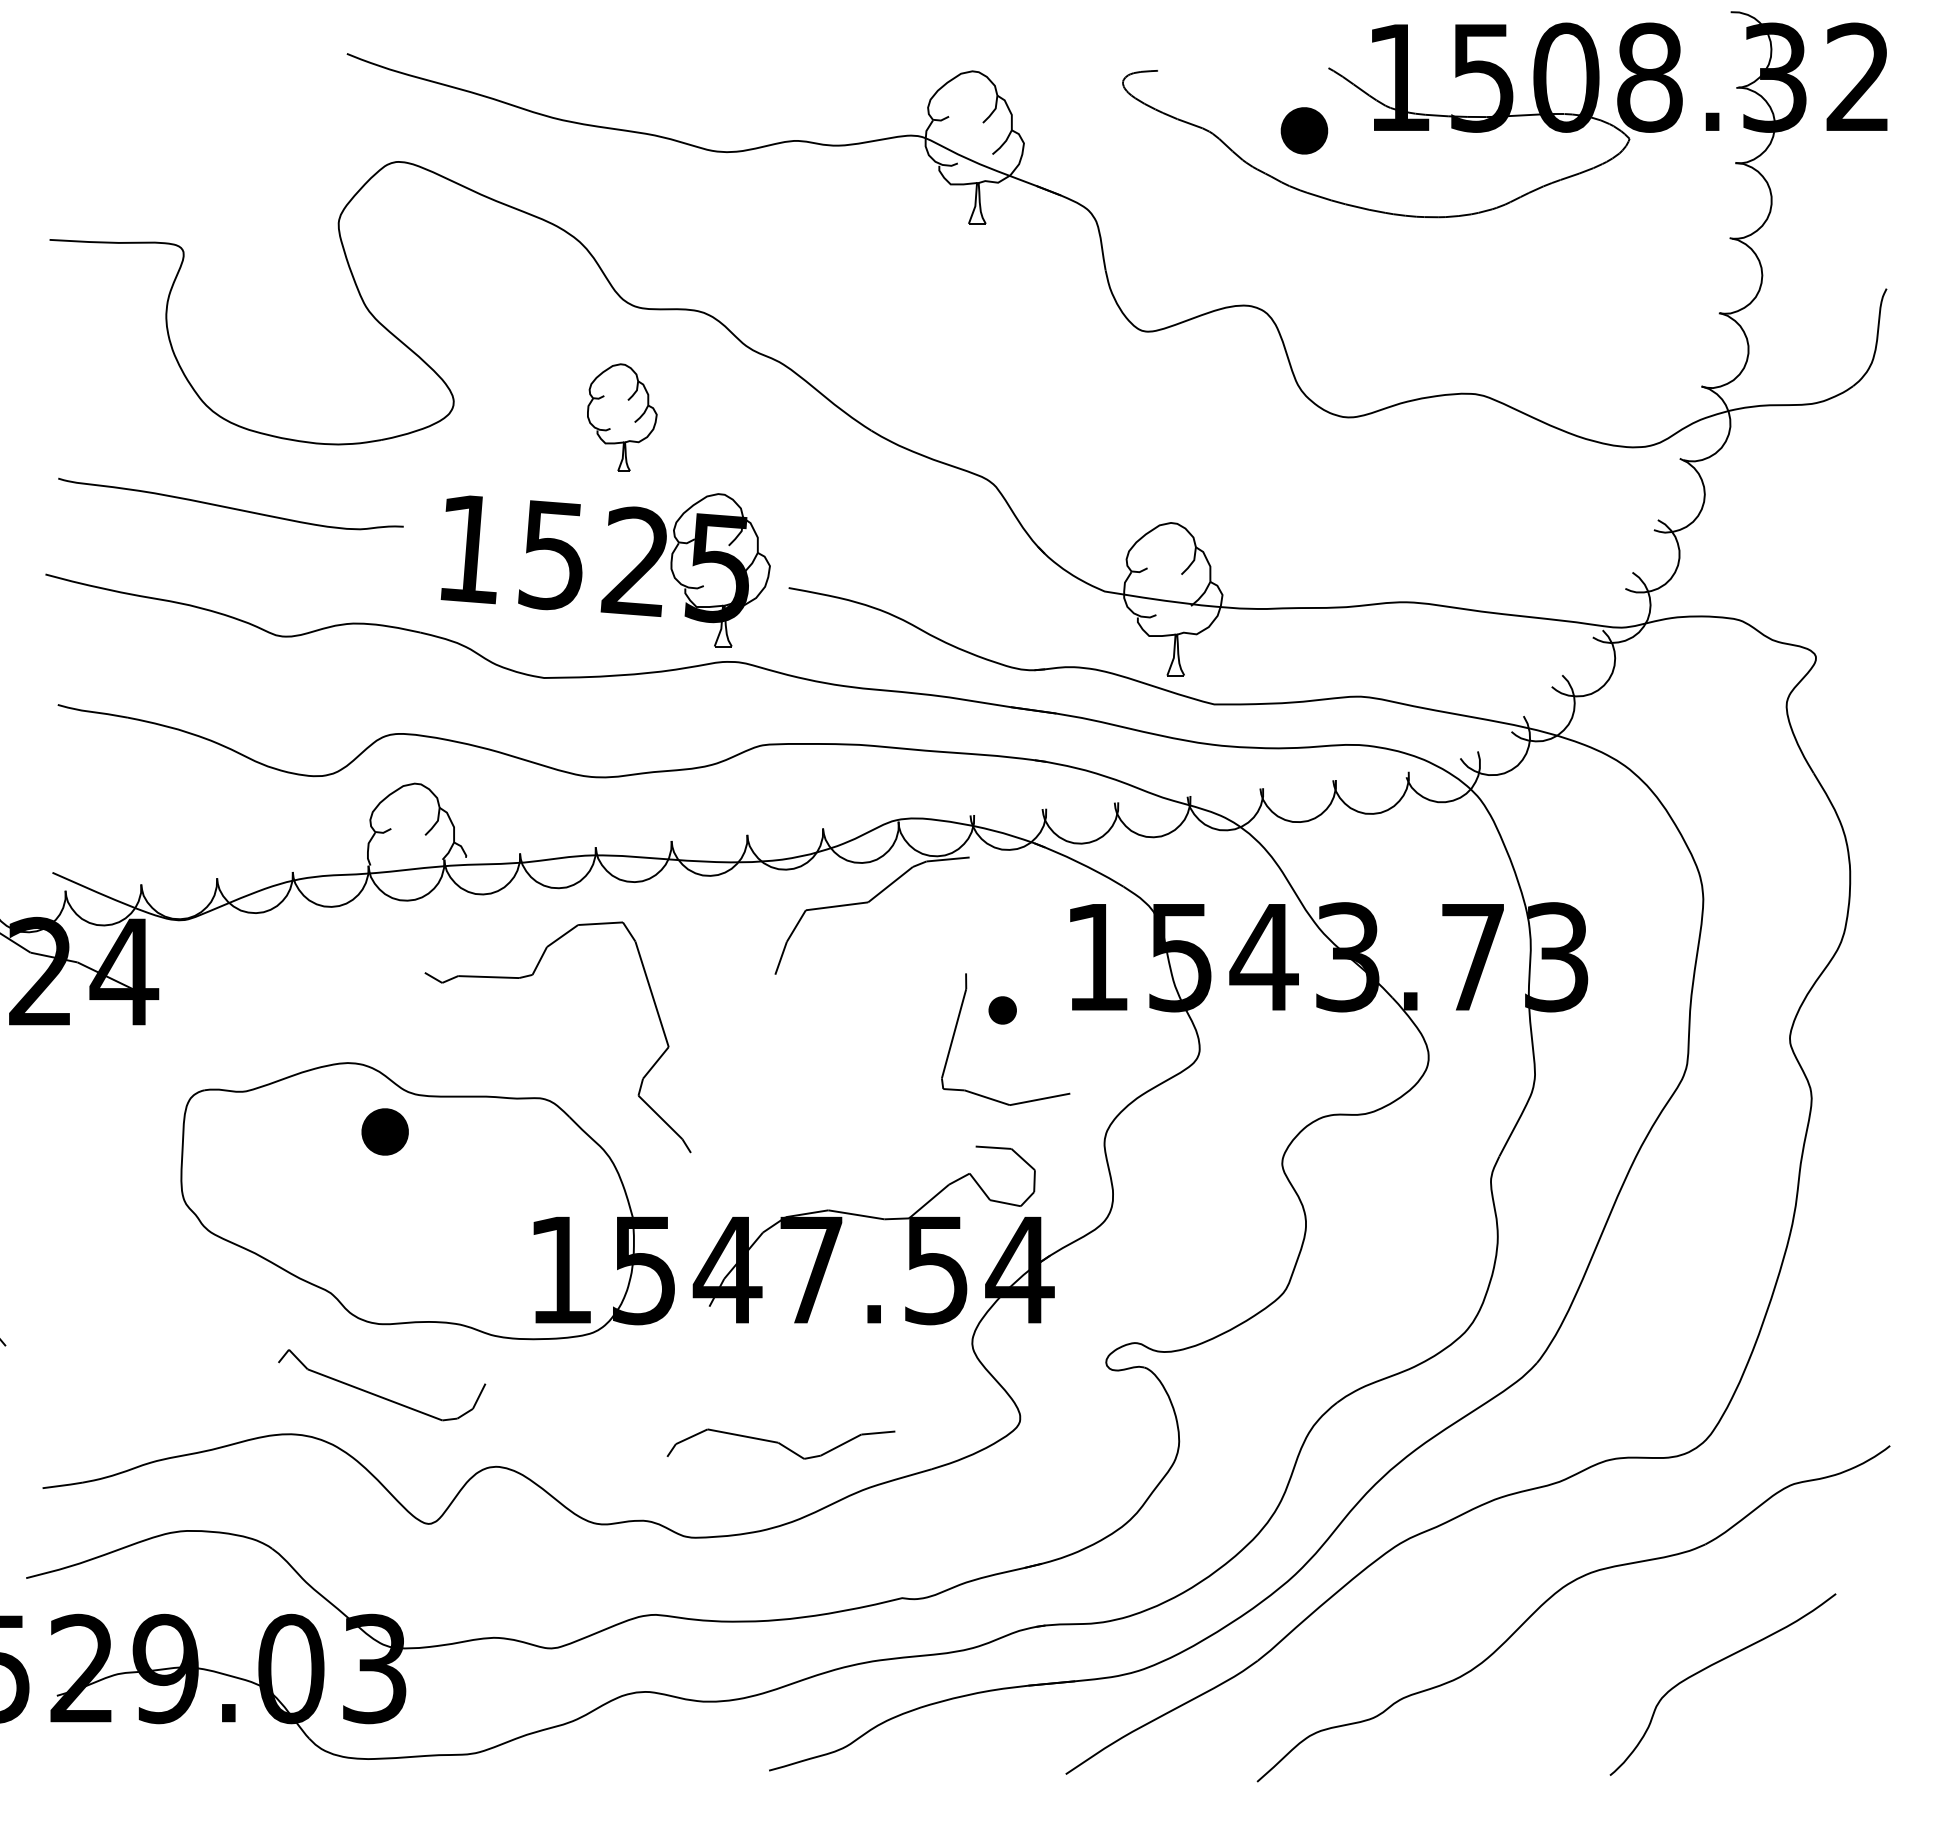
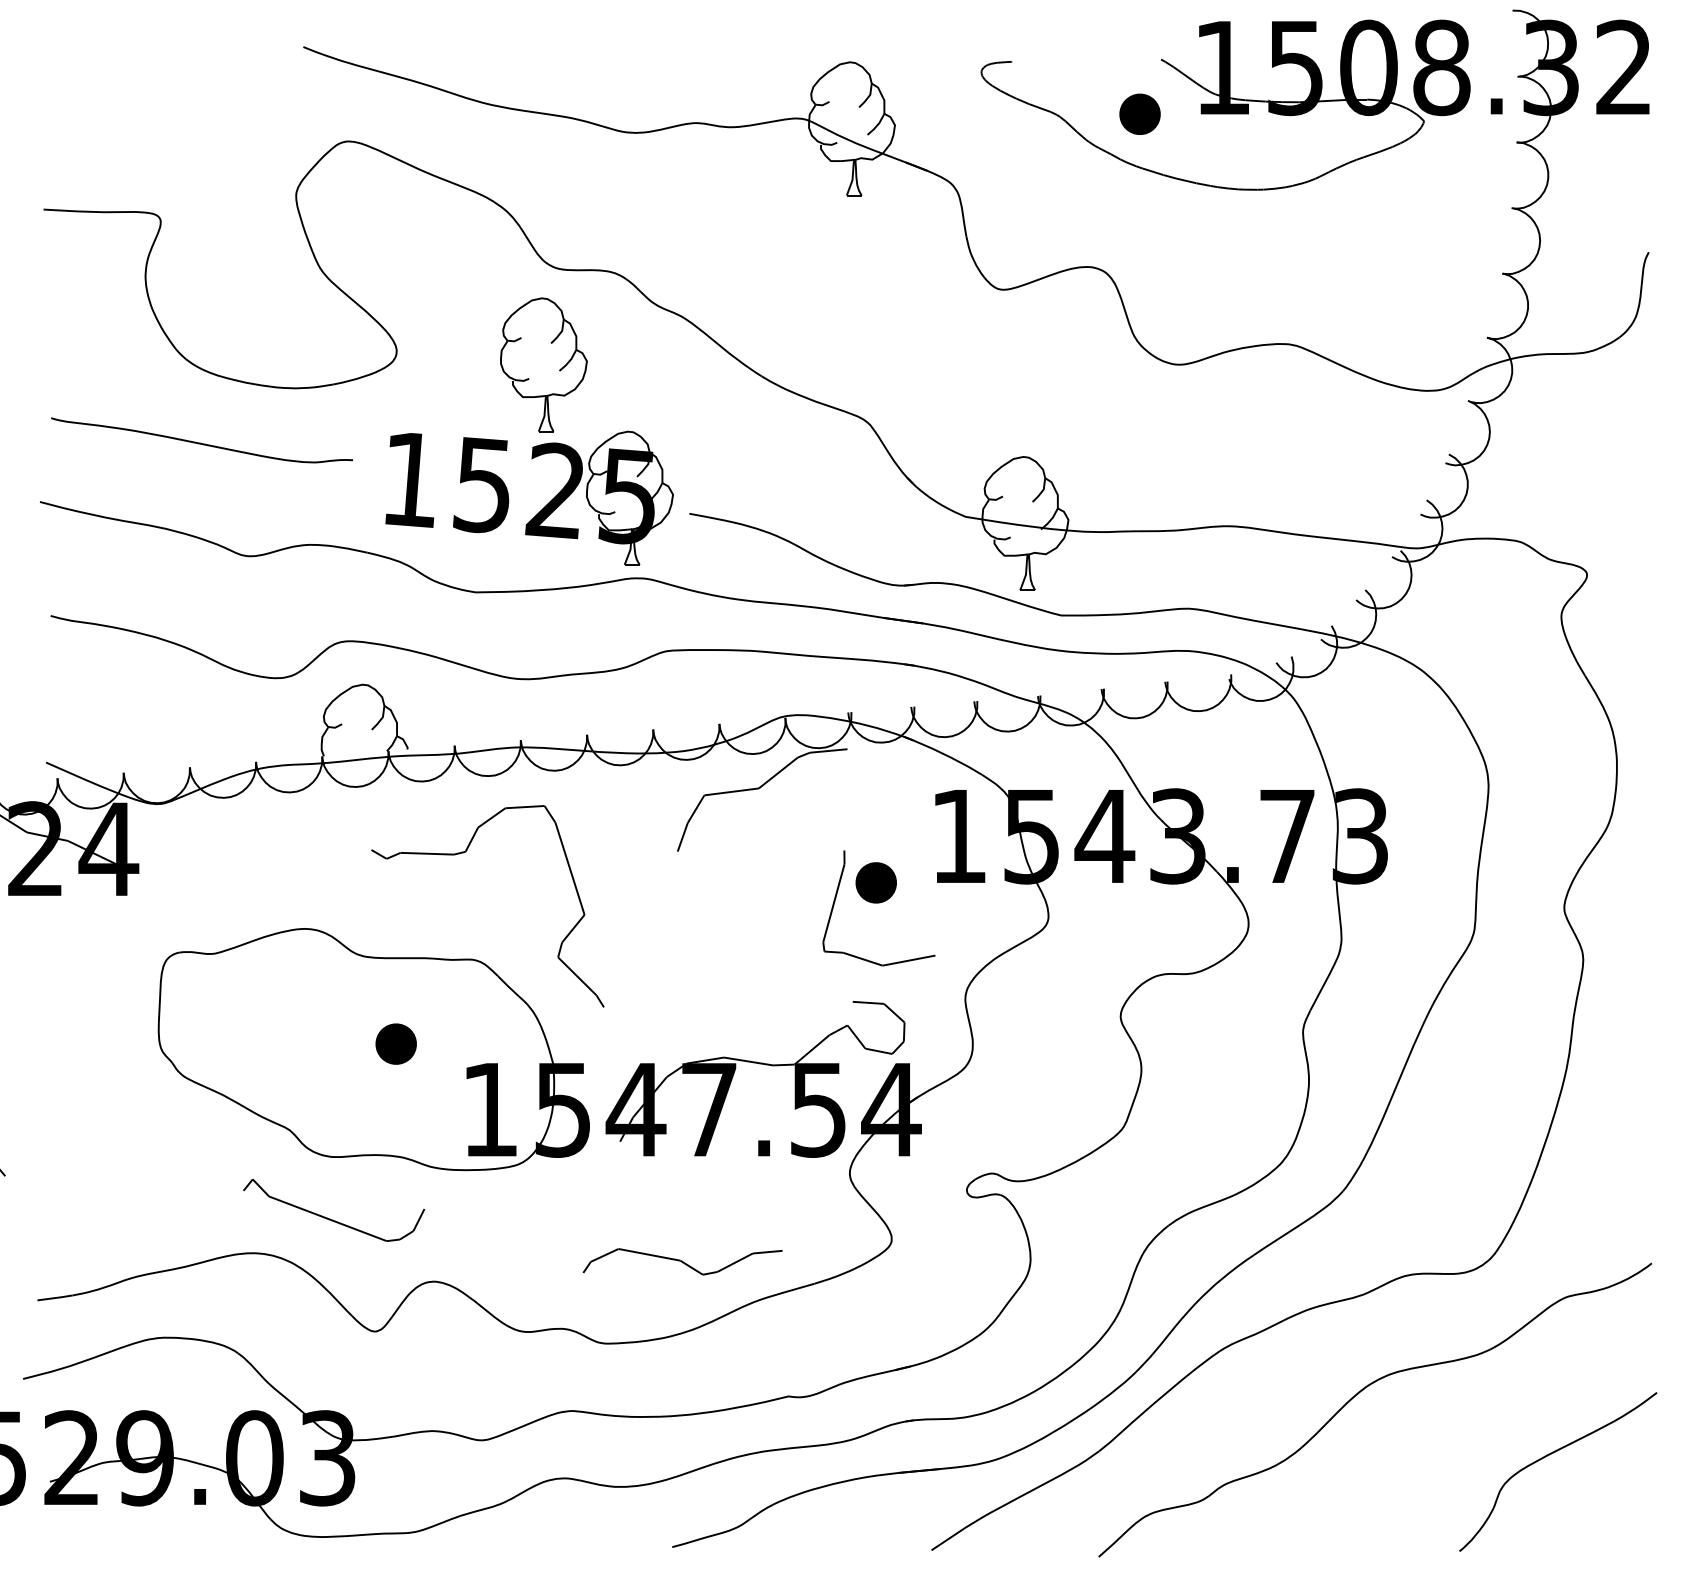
part: (622, 417) -> (544, 364), size x1.43
part: (1002, 1010) -> (876, 882), size x1.67
part: (384, 1131) -> (395, 1043), moved
curve: (1713, 1665) -> (1549, 1455), moved

